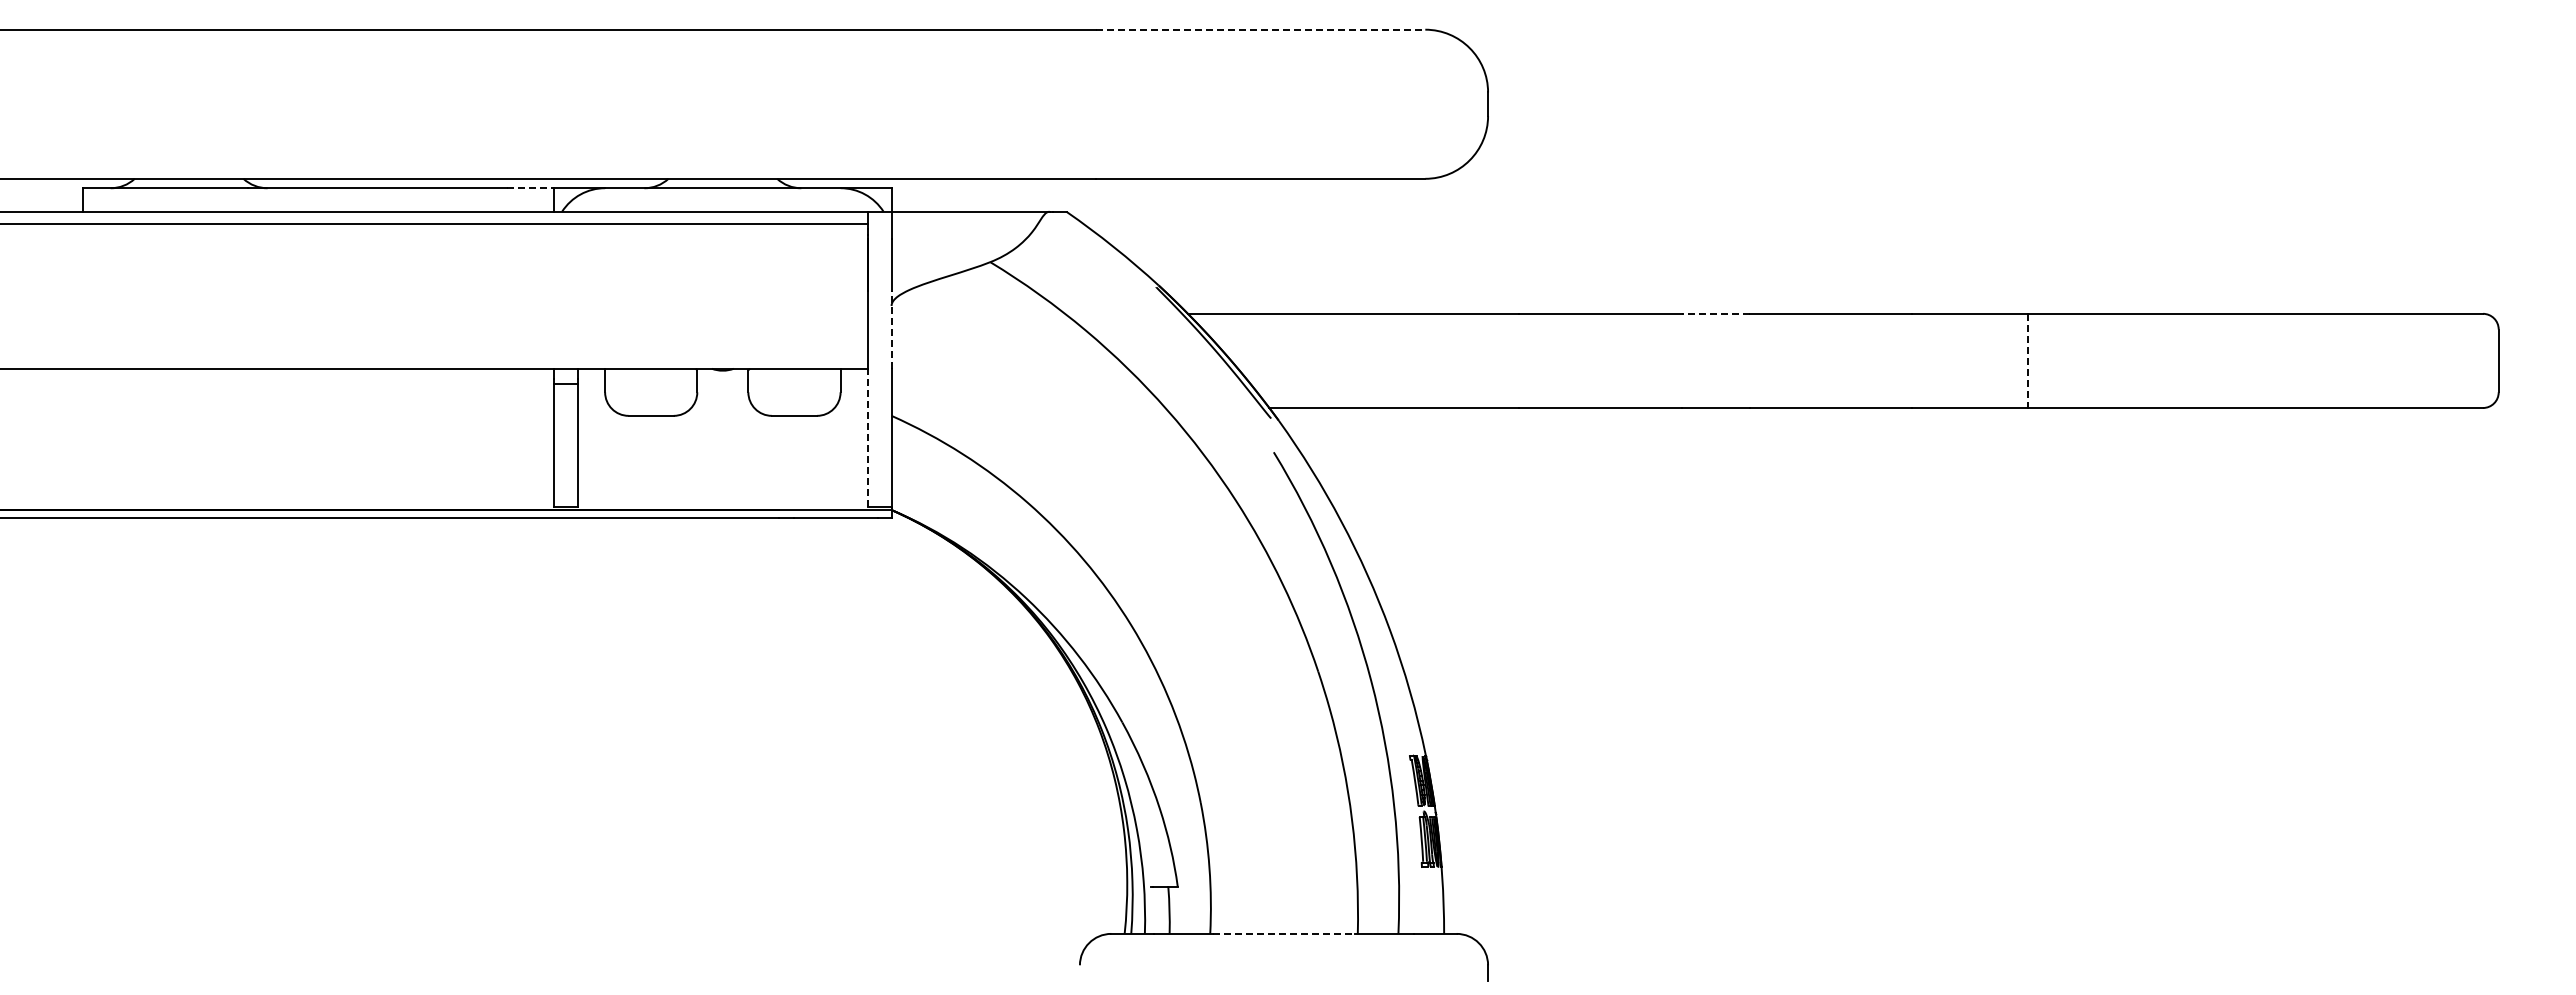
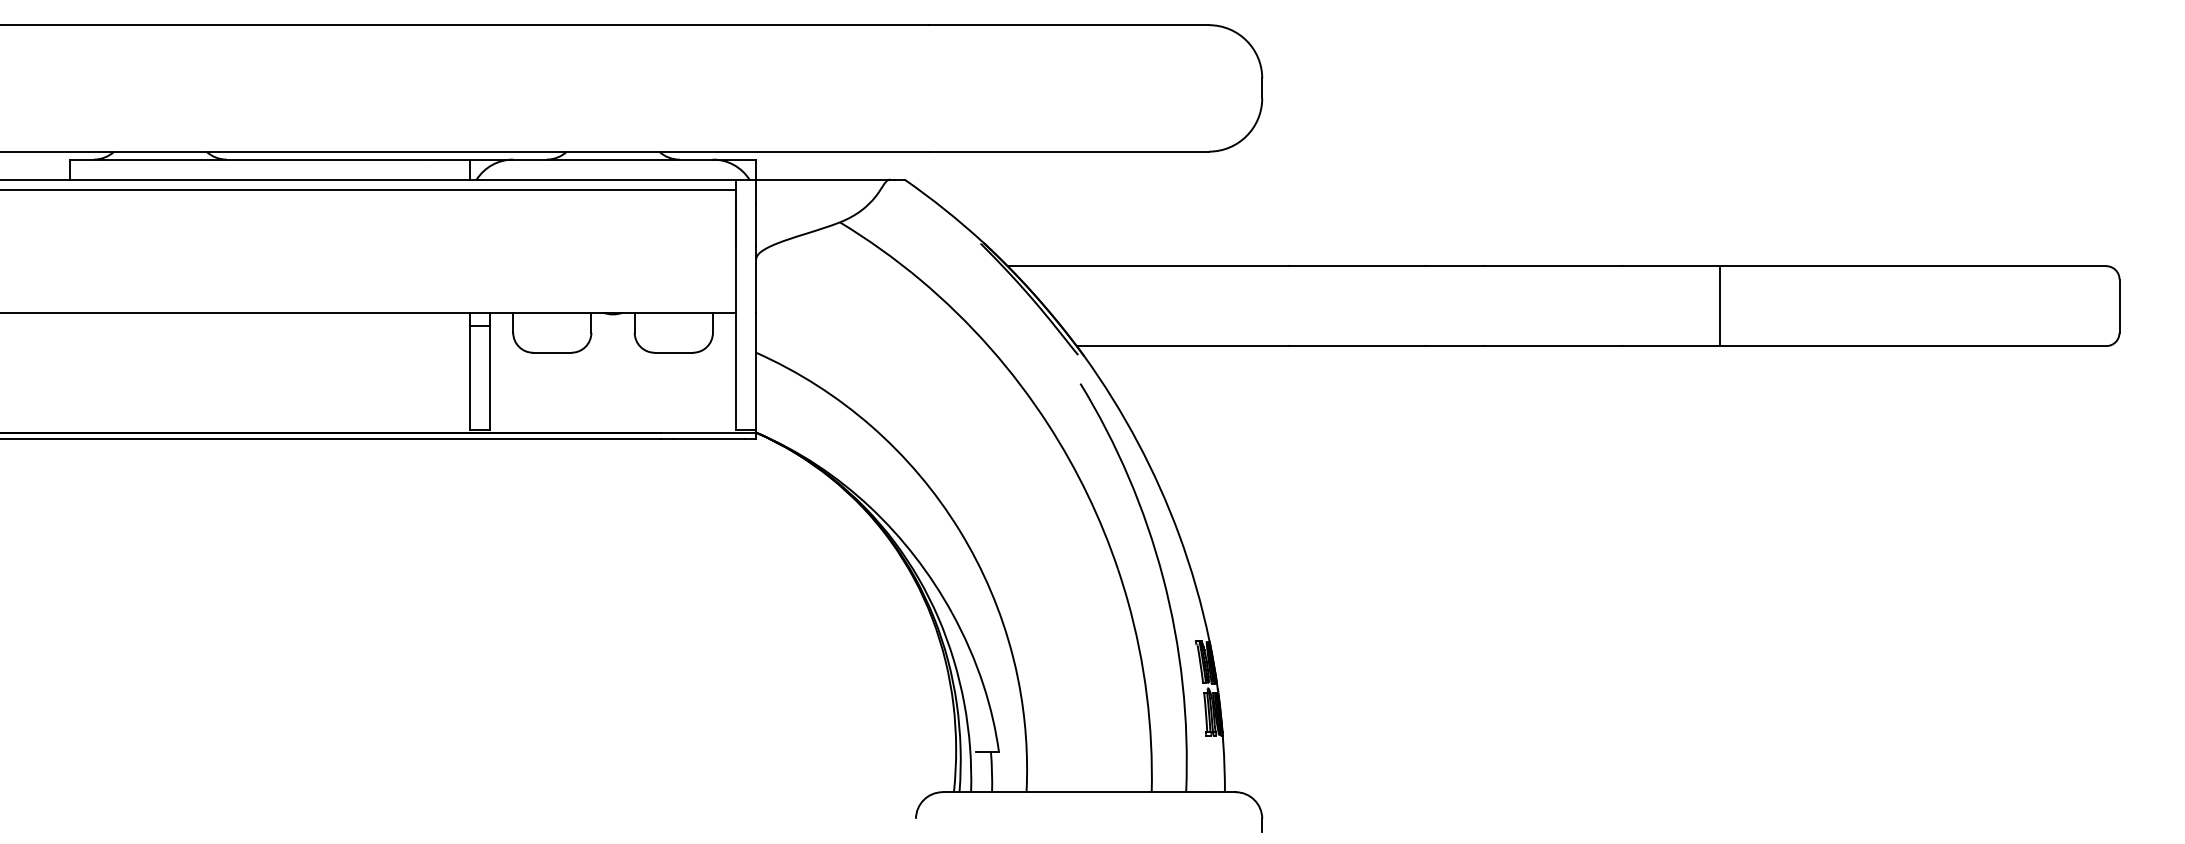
line: (1260, 29) -> (1069, 24), dashed -> solid
line: (530, 188) -> (449, 159), dashed -> solid
line: (1715, 313) -> (1455, 265), dashed -> solid
line: (891, 329) -> (756, 279), dashed -> solid
line: (2027, 361) -> (1719, 306), dashed -> solid
line: (868, 437) -> (736, 371), dashed -> solid
line: (1284, 933) -> (1089, 791), dashed -> solid

